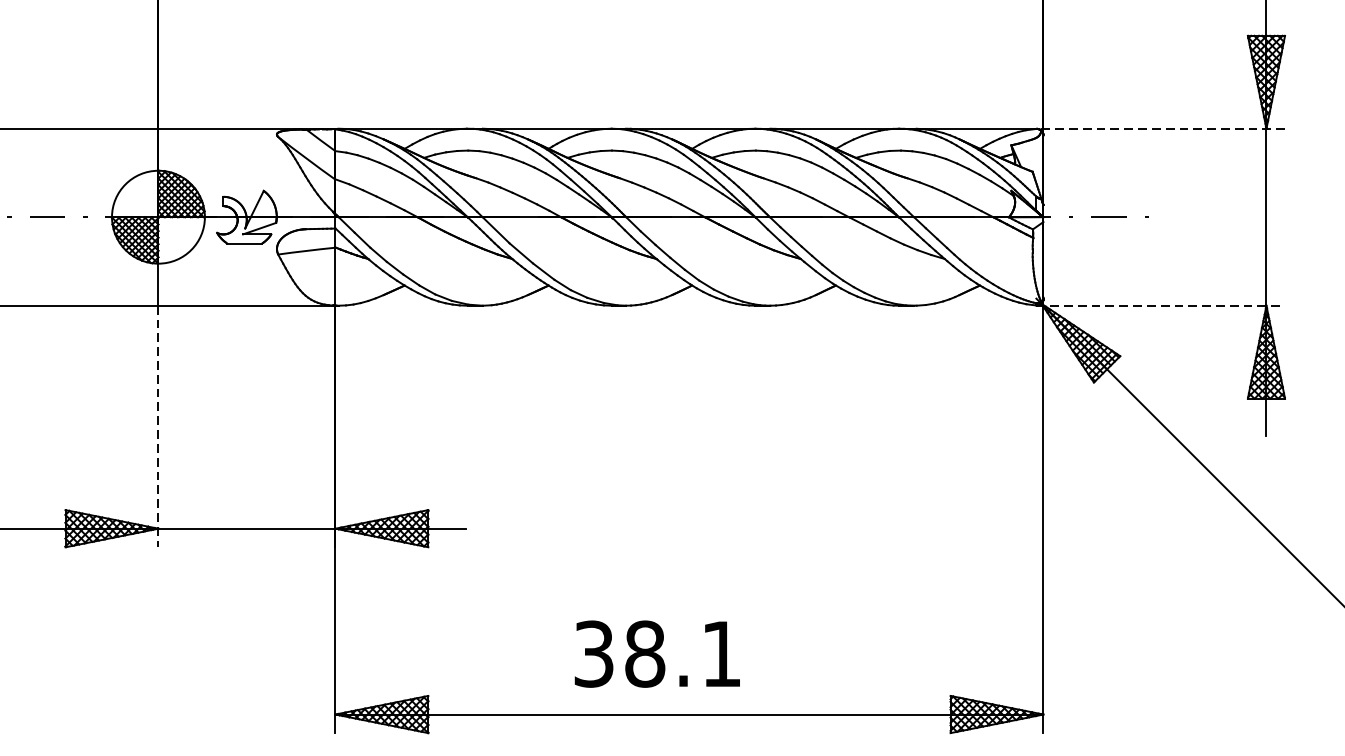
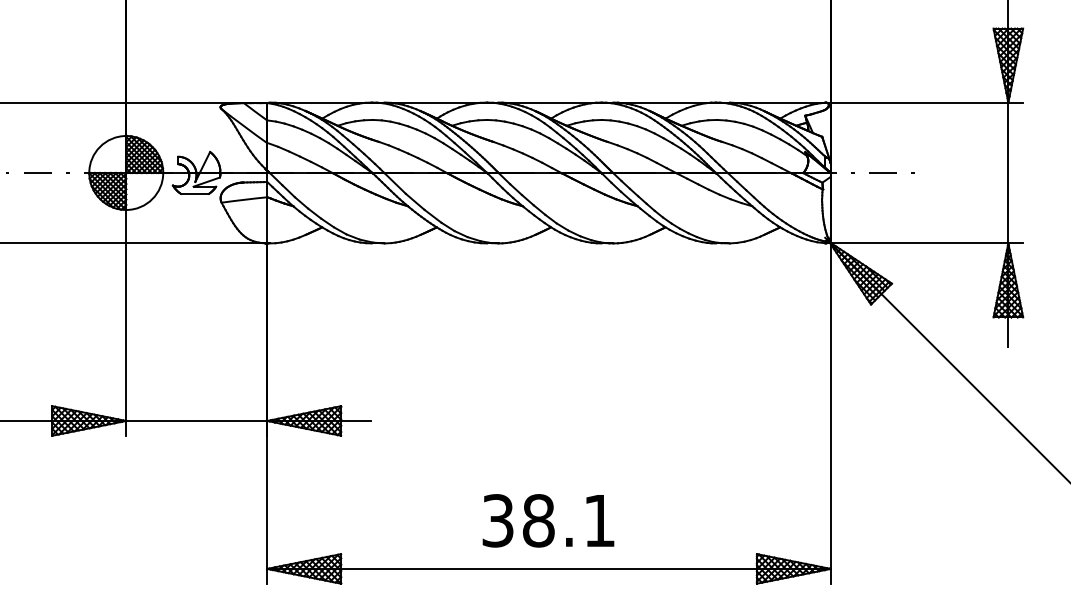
line: (1161, 128) -> (924, 102), dashed -> solid
line: (1161, 305) -> (924, 243), dashed -> solid
line: (158, 427) -> (126, 340), dashed -> solid
text: (657, 653) -> (548, 520), moved

